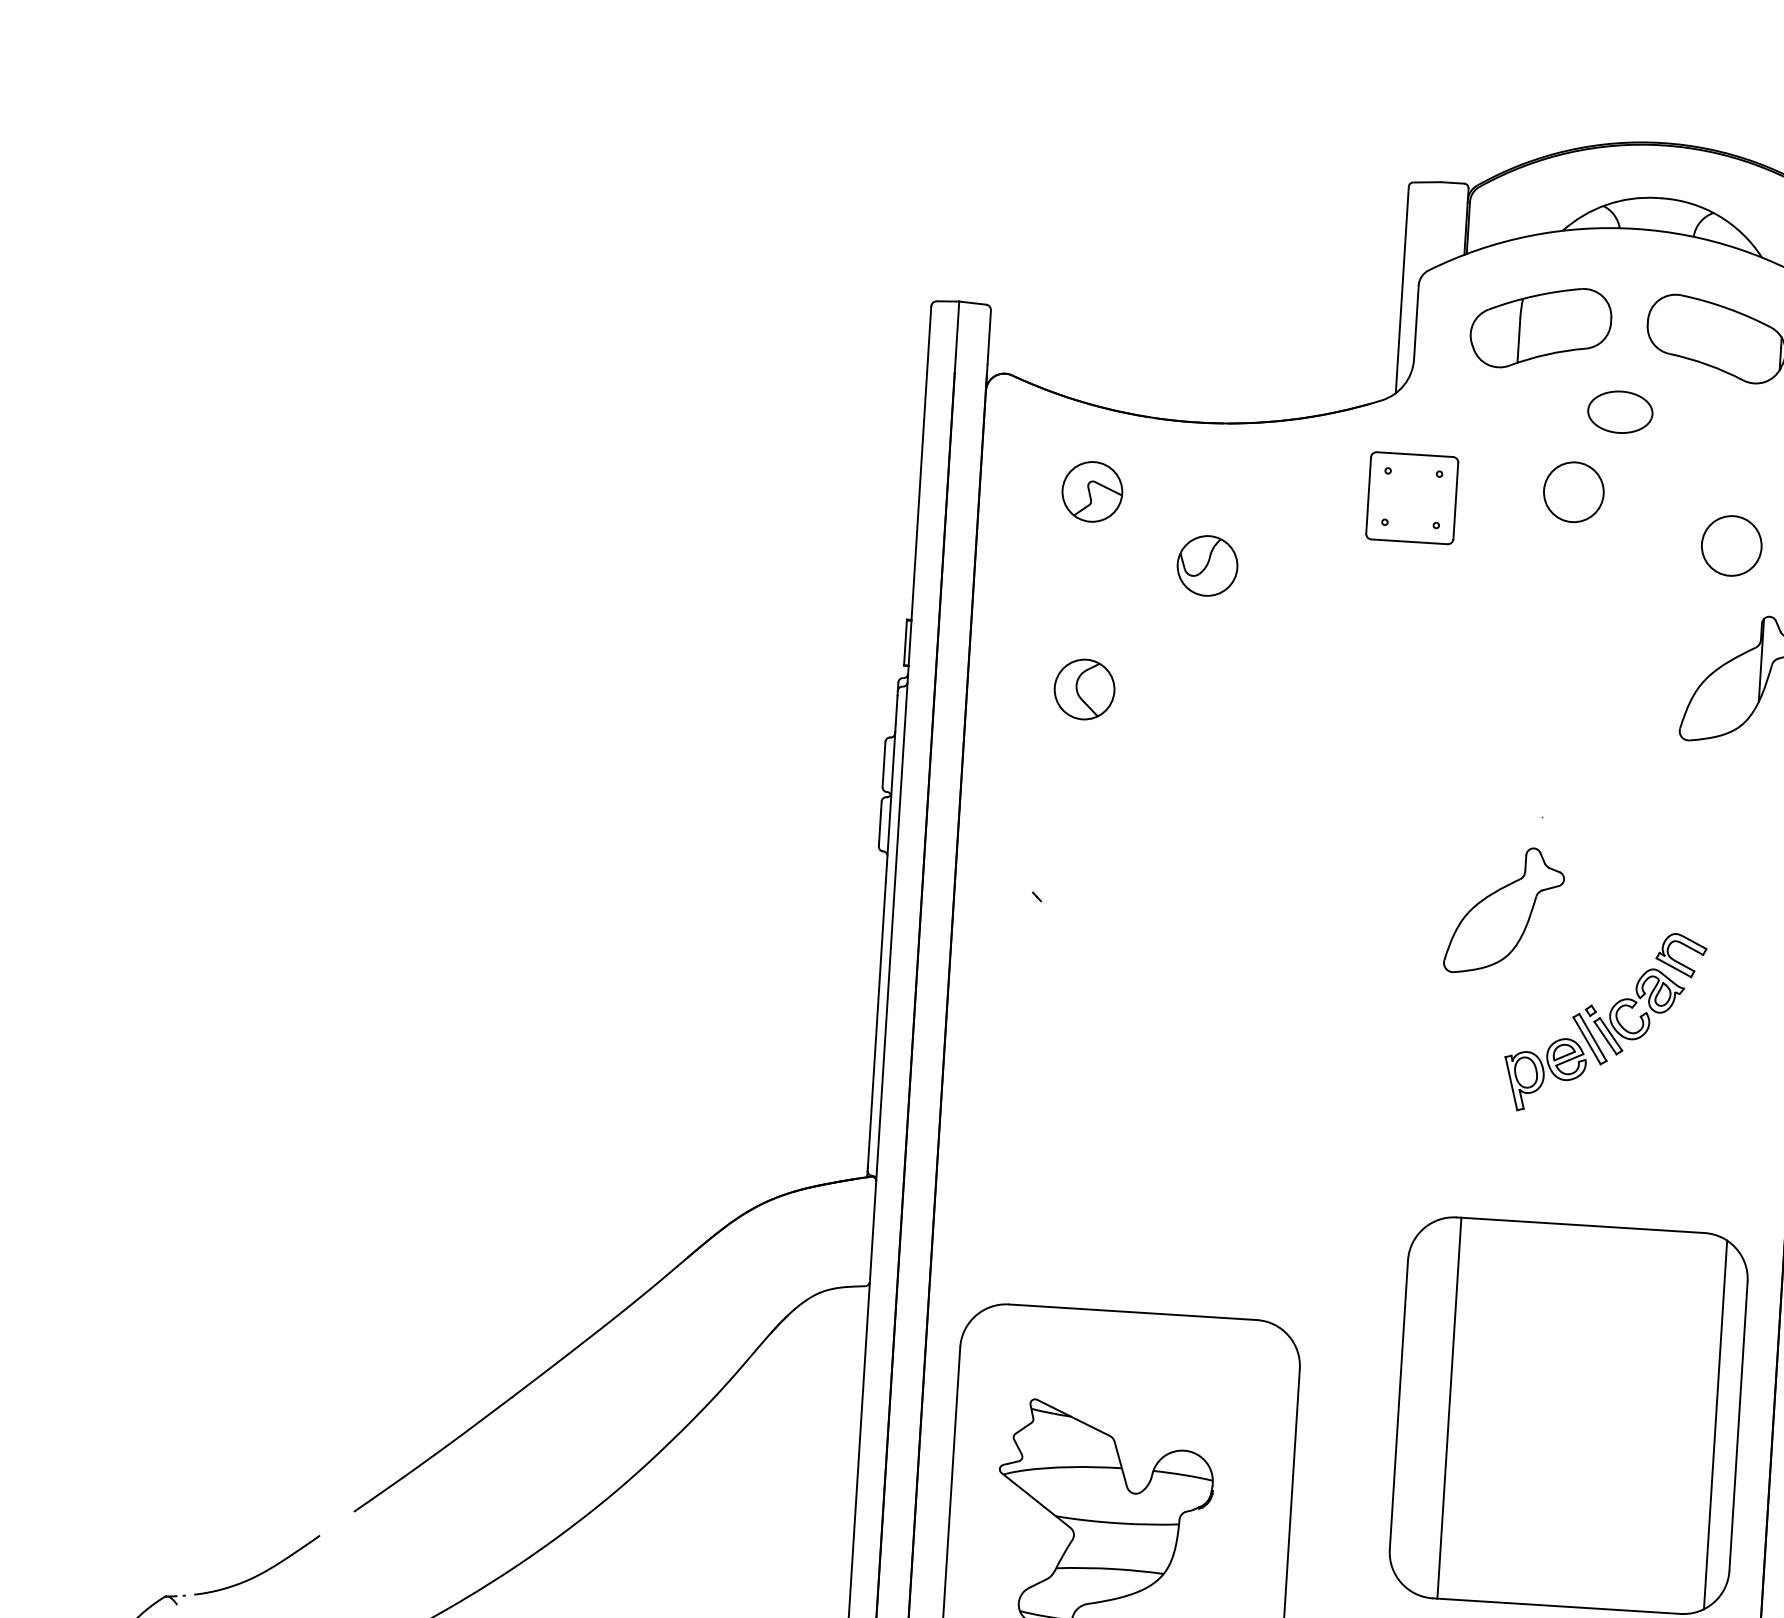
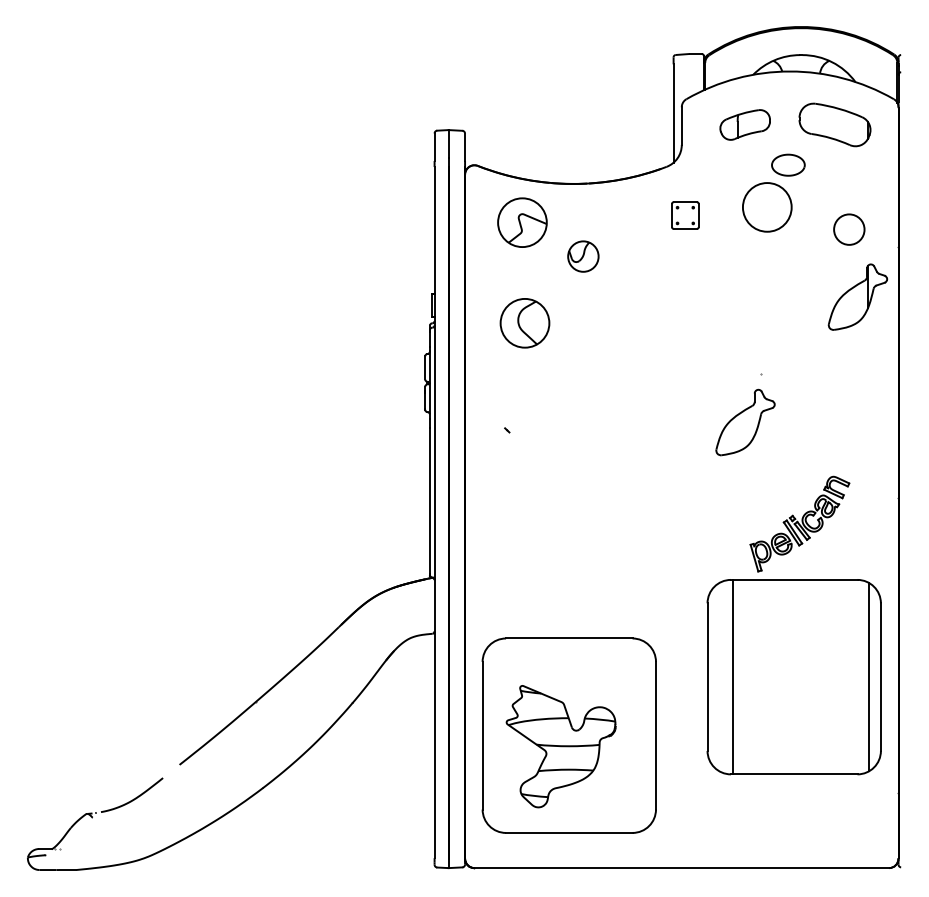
part: (1539, 327) -> (744, 124), size x0.7
part: (1092, 491) -> (522, 222), size x1.6
circle: (1574, 492) -> (767, 207), size x1.6
part: (1412, 498) -> (685, 215), size x0.6
part: (1083, 689) -> (524, 323), size x1.6
part: (1603, 1021) -> (799, 523), moved

